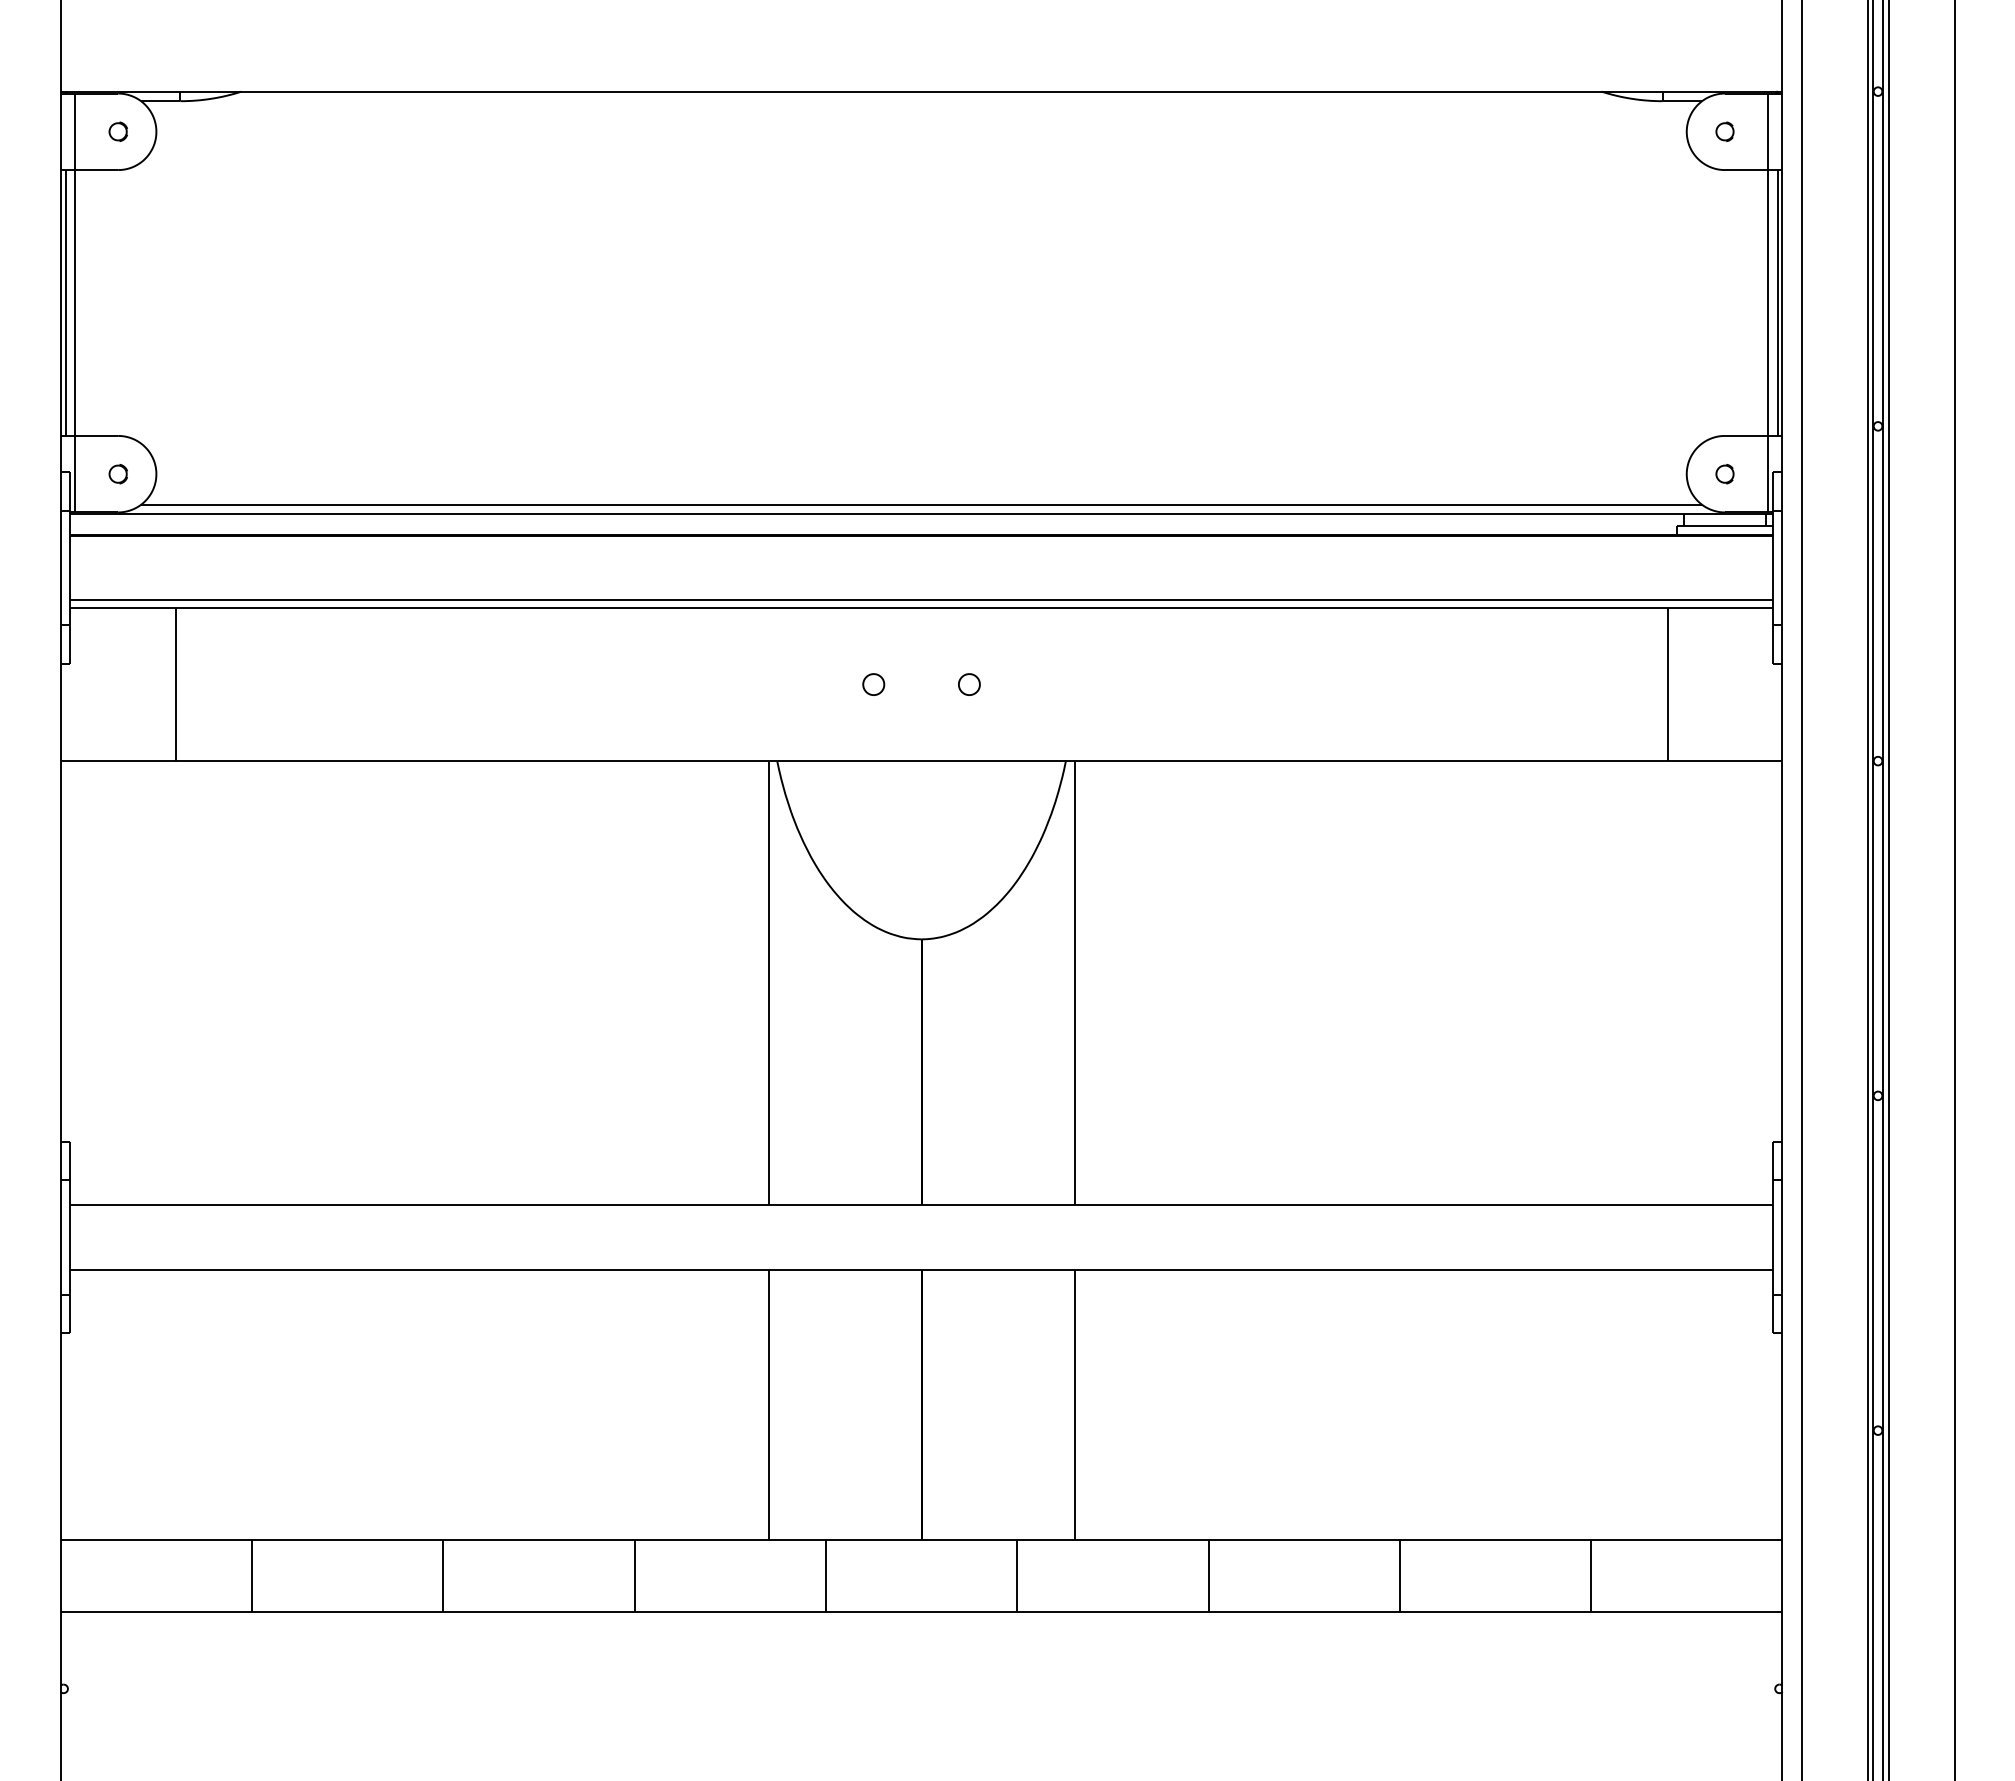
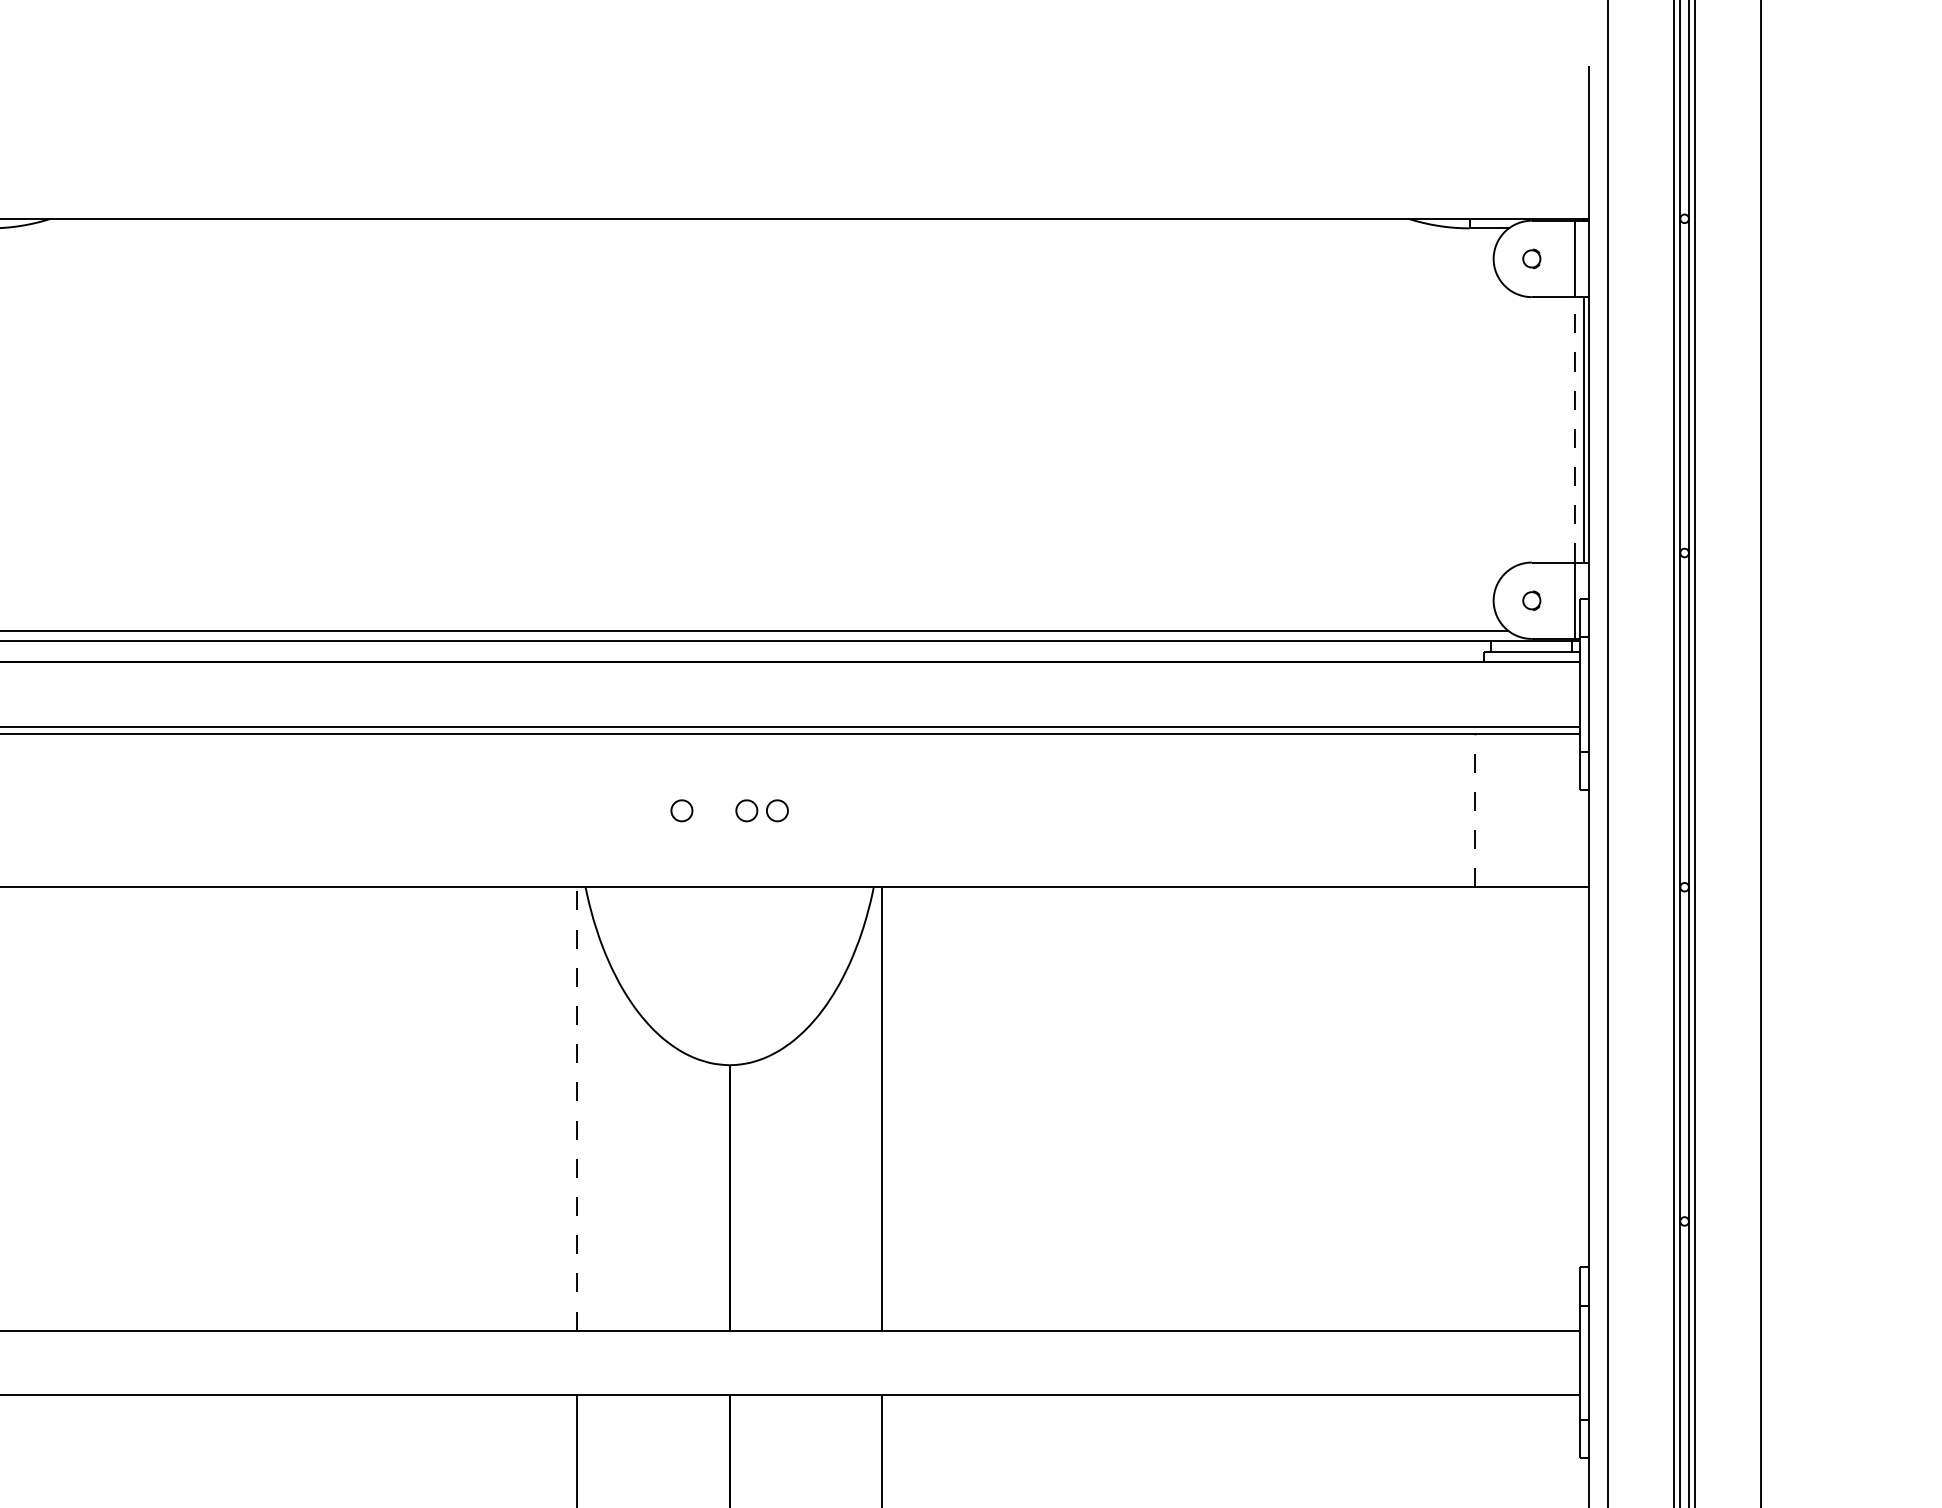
line: (1768, 303) -> (1575, 430), solid -> dashed
part: (938, 684) -> (746, 810), added
line: (1667, 684) -> (1474, 810), solid -> dashed
line: (768, 982) -> (576, 1108), solid -> dashed

